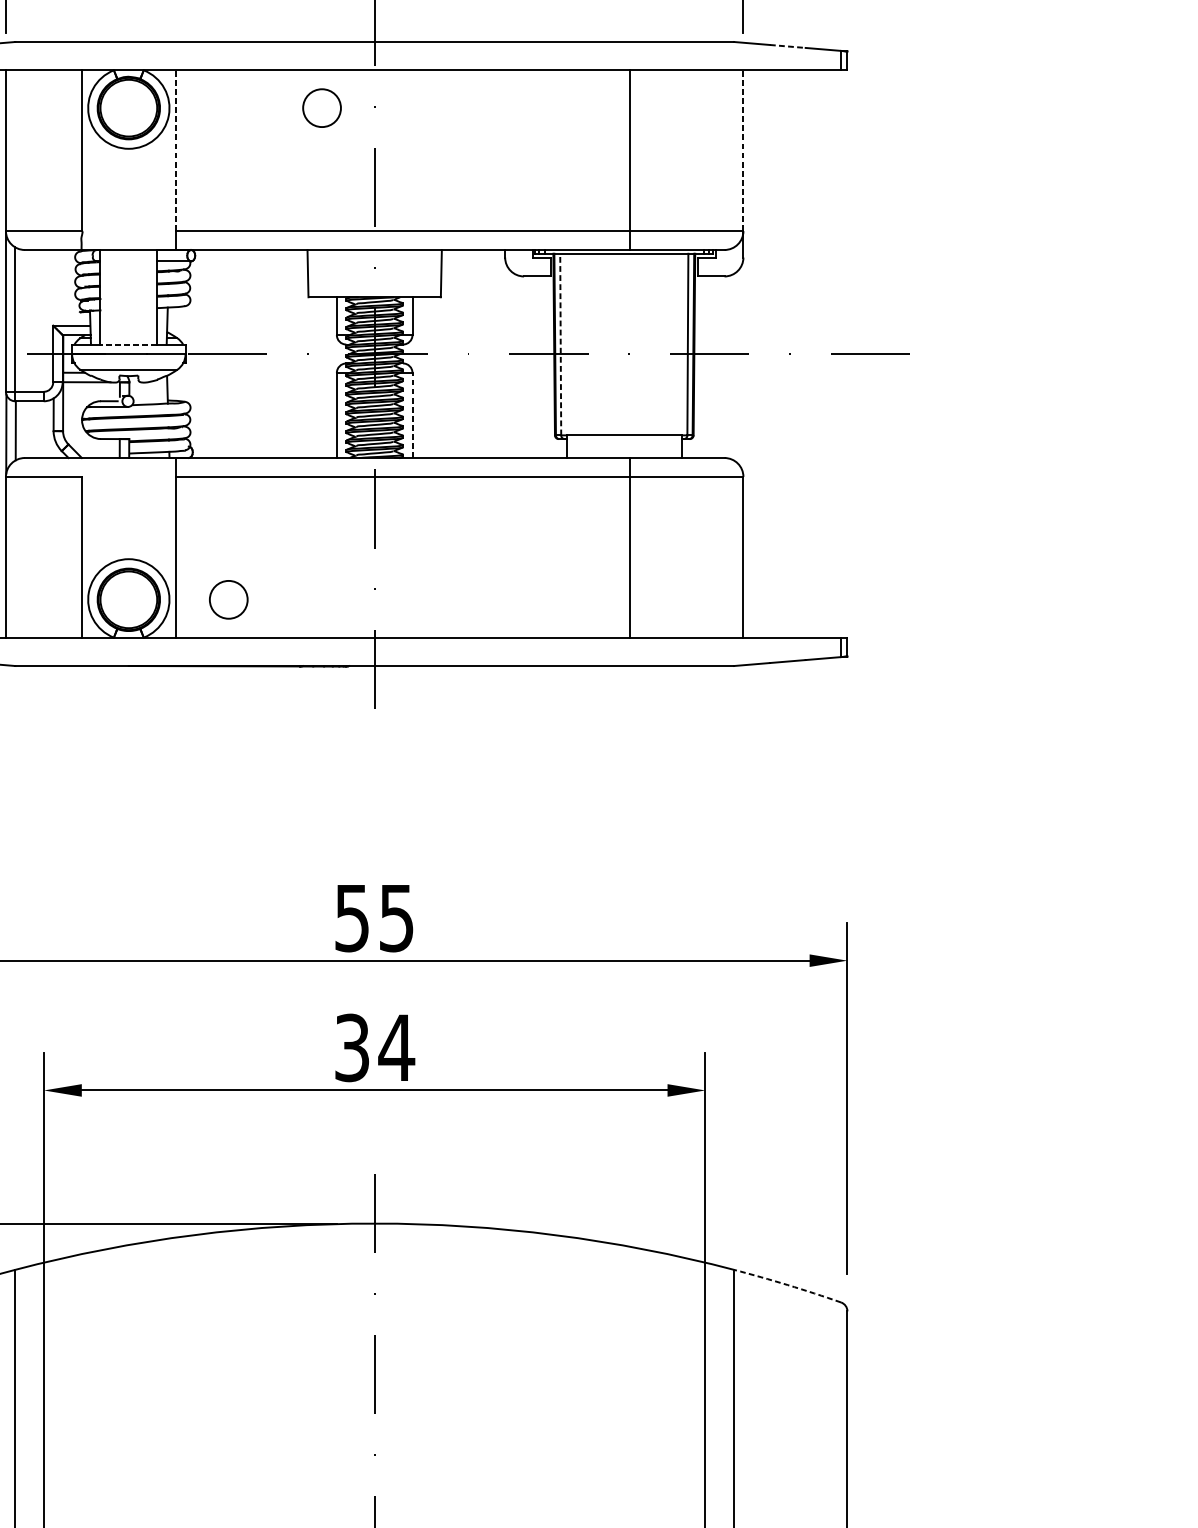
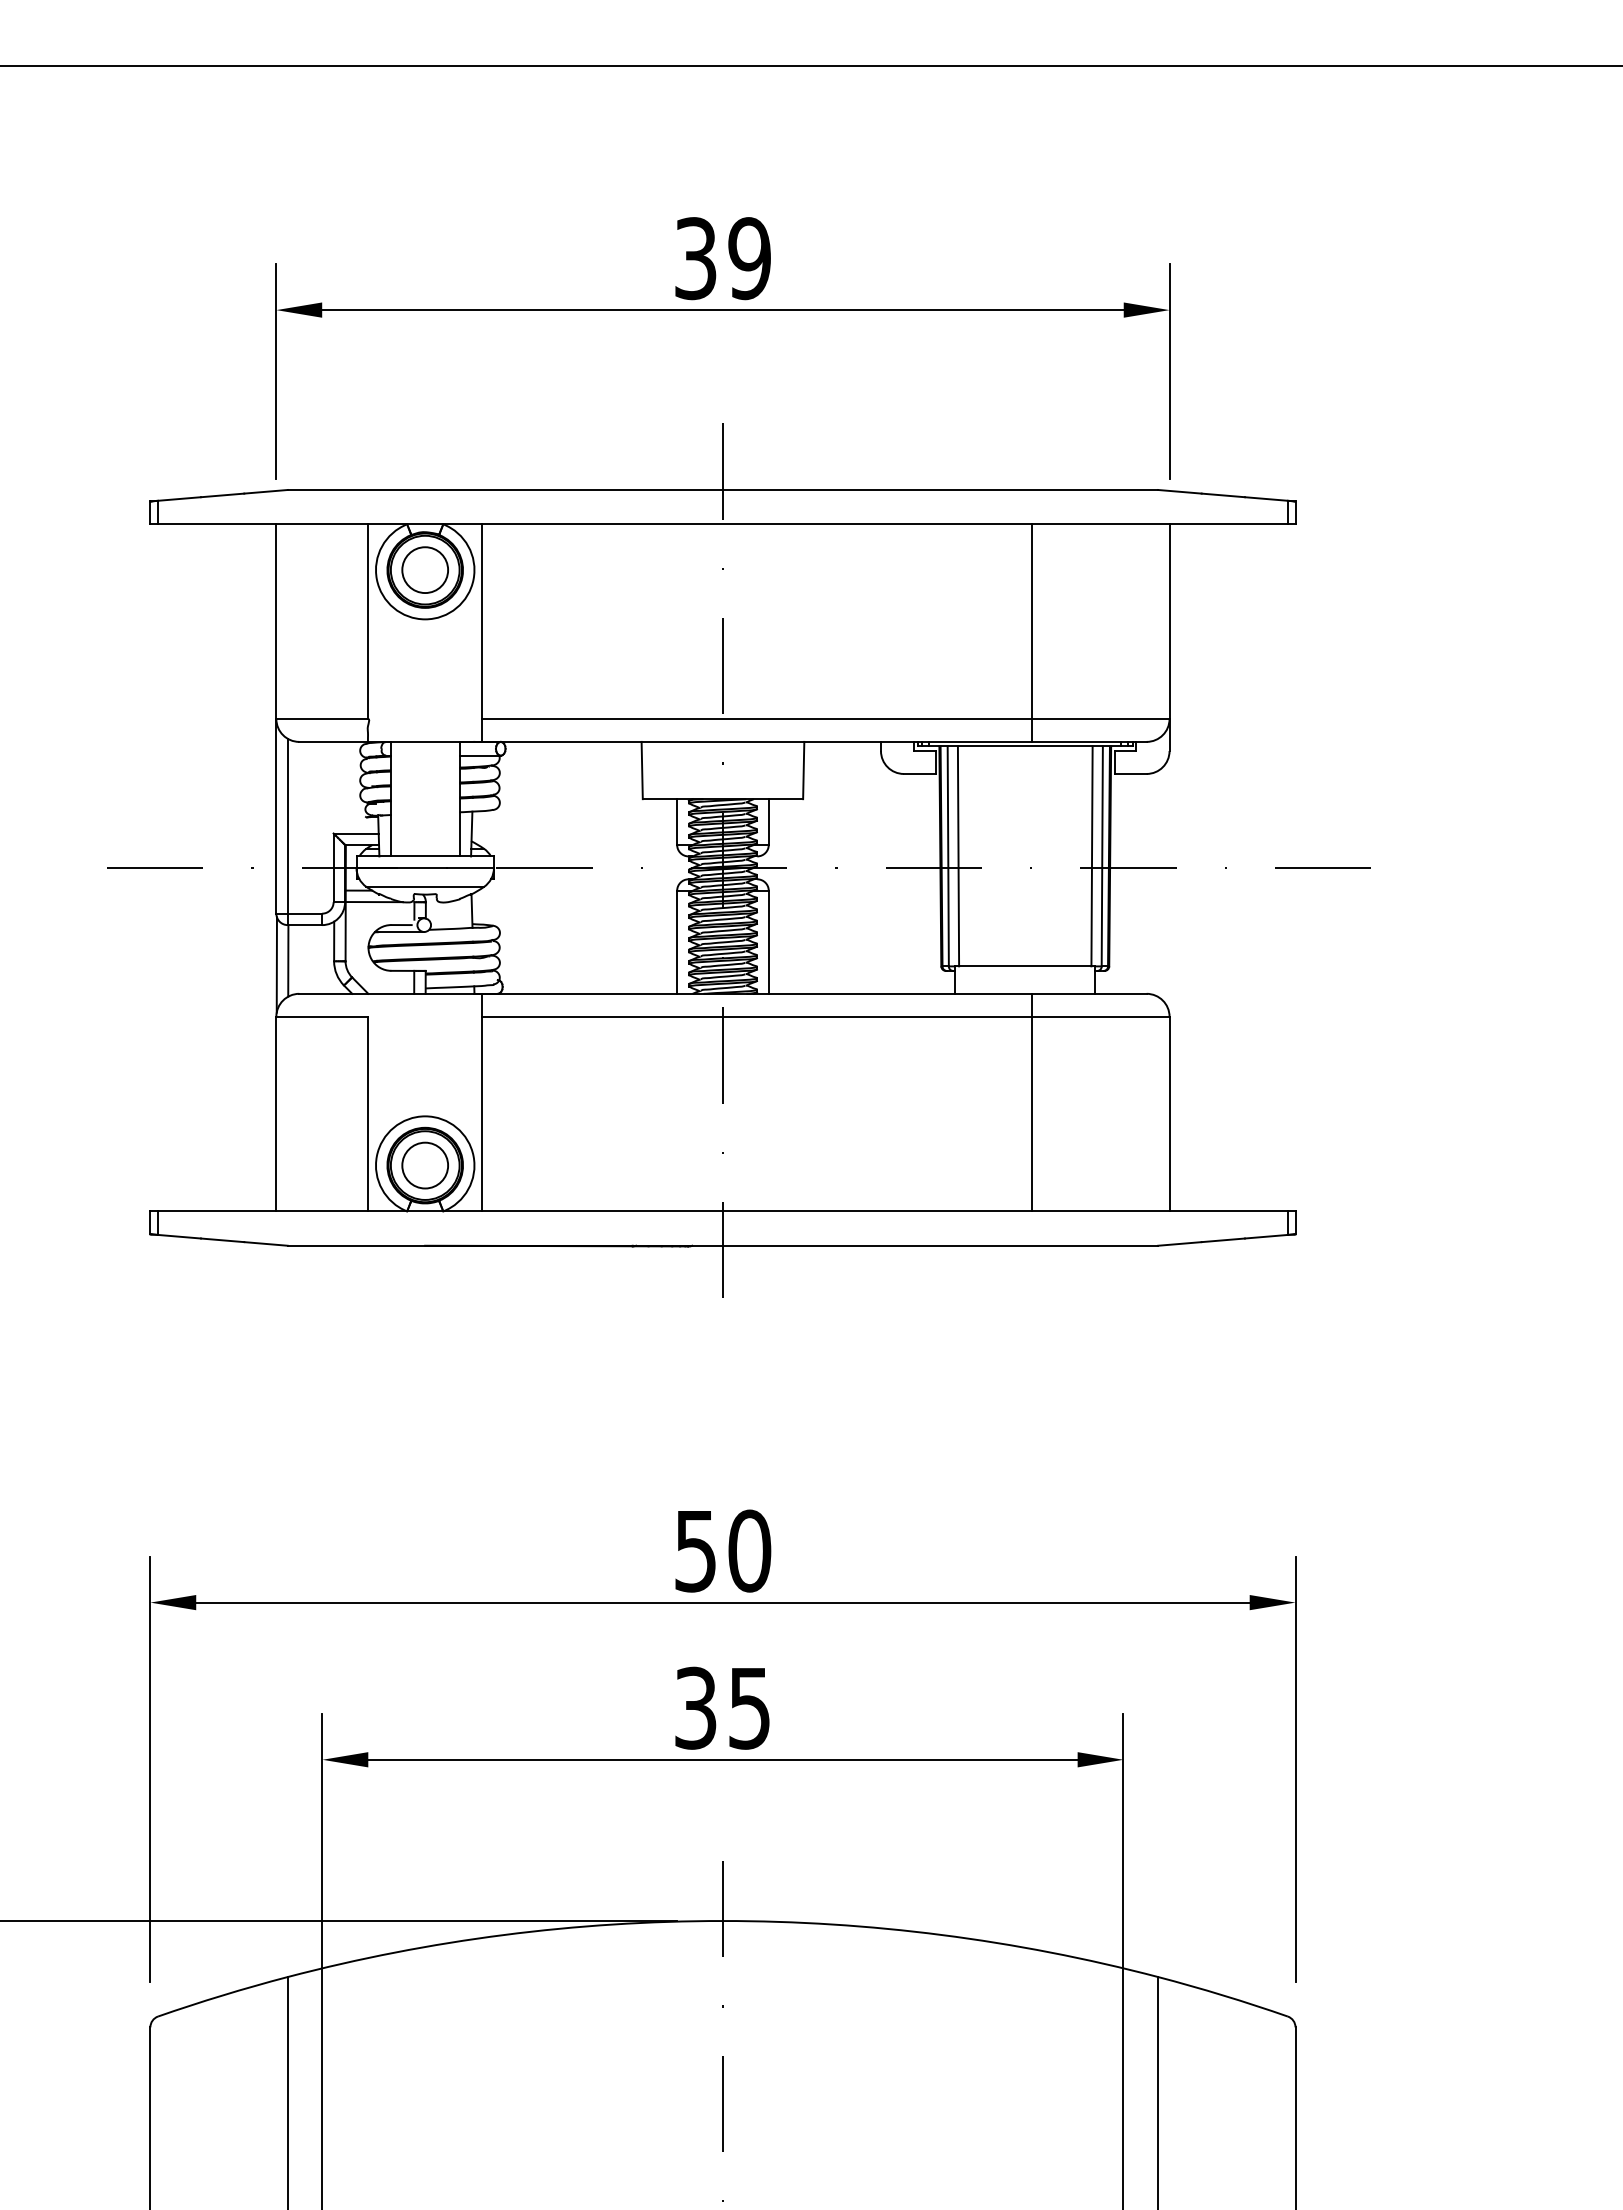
line: (787, 46) -> (1223, 495), dashed -> solid
circle: (321, 107) -> (424, 569), moved
line: (176, 150) -> (482, 621), dashed -> solid
line: (743, 150) -> (1169, 621), dashed -> solid
line: (128, 344) -> (424, 856), dashed -> solid
line: (560, 344) -> (948, 856), dashed -> solid
line: (569, 344) -> (958, 856), added
line: (678, 344) -> (1091, 856), added
line: (412, 415) -> (768, 942), dashed -> solid
circle: (228, 599) -> (424, 1165), moved
text: (396, 917) -> (749, 1550), 55 -> 50
text: (396, 1048) -> (749, 1708), 34 -> 35
arc: (787, 1285) -> (1223, 1995), dashed -> solid

